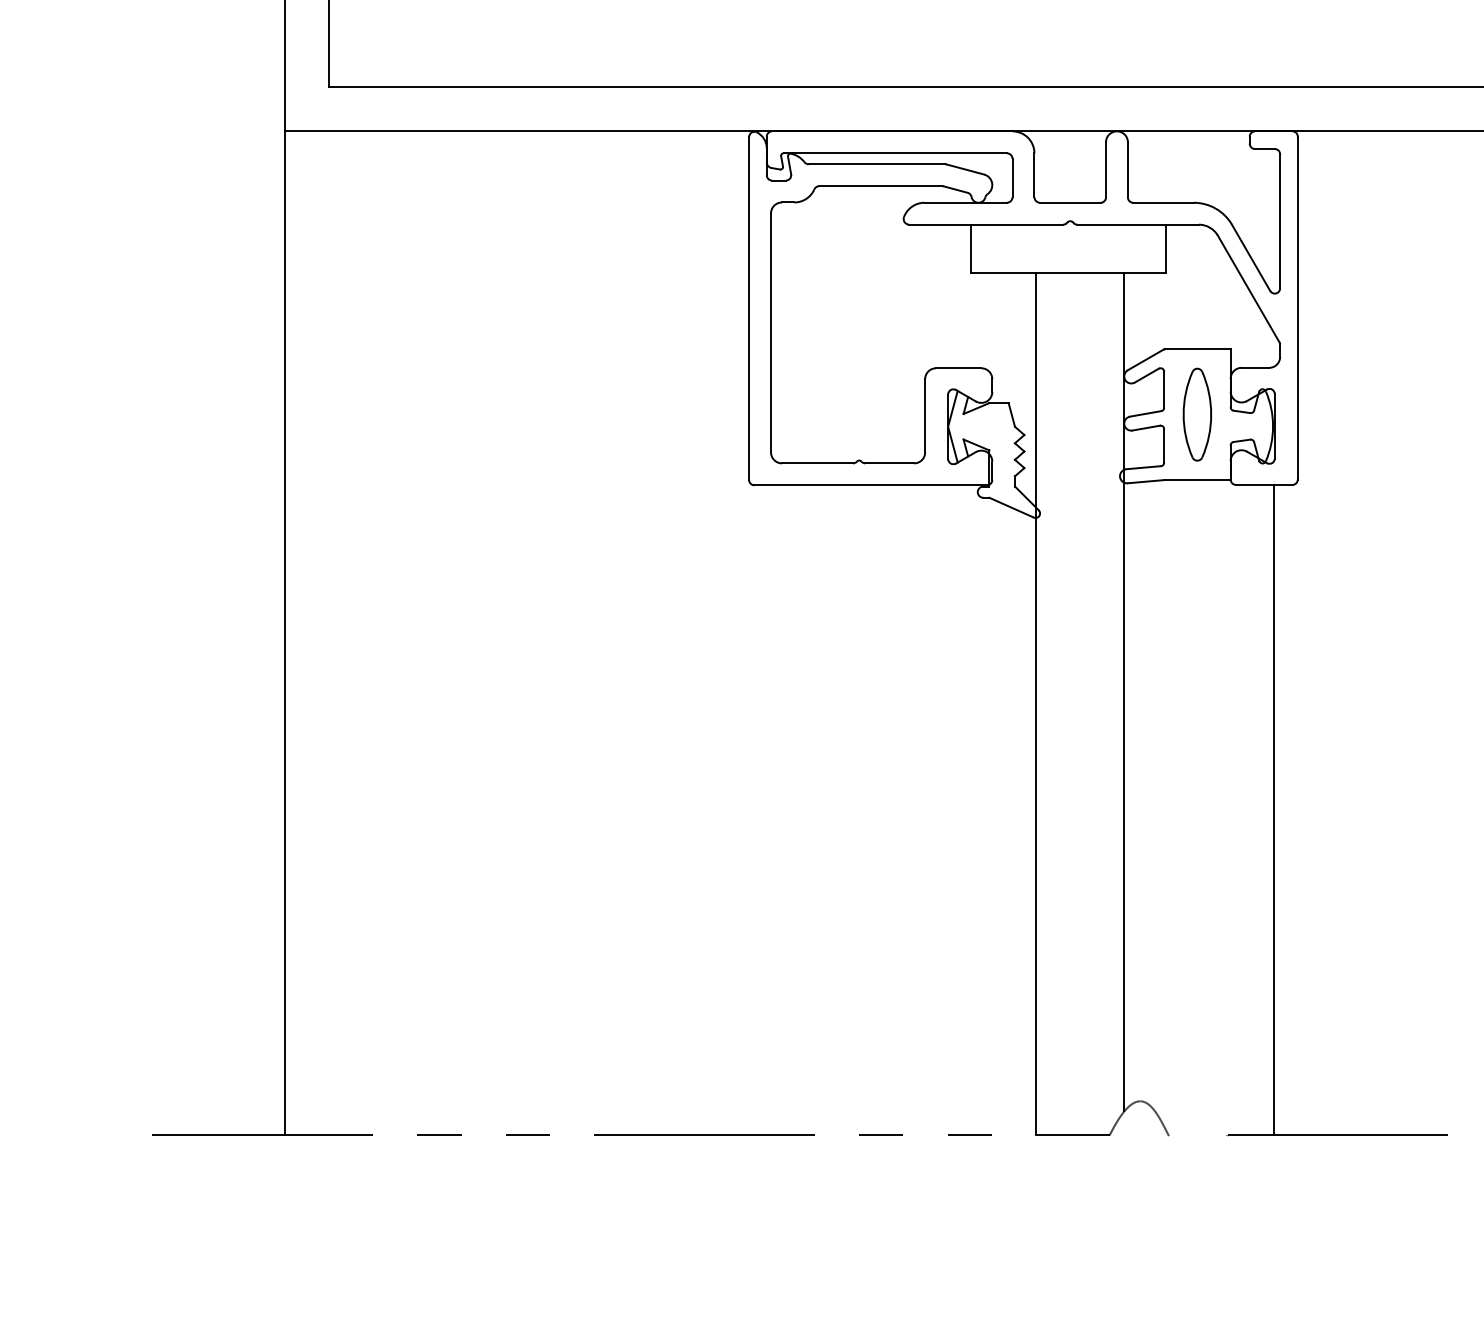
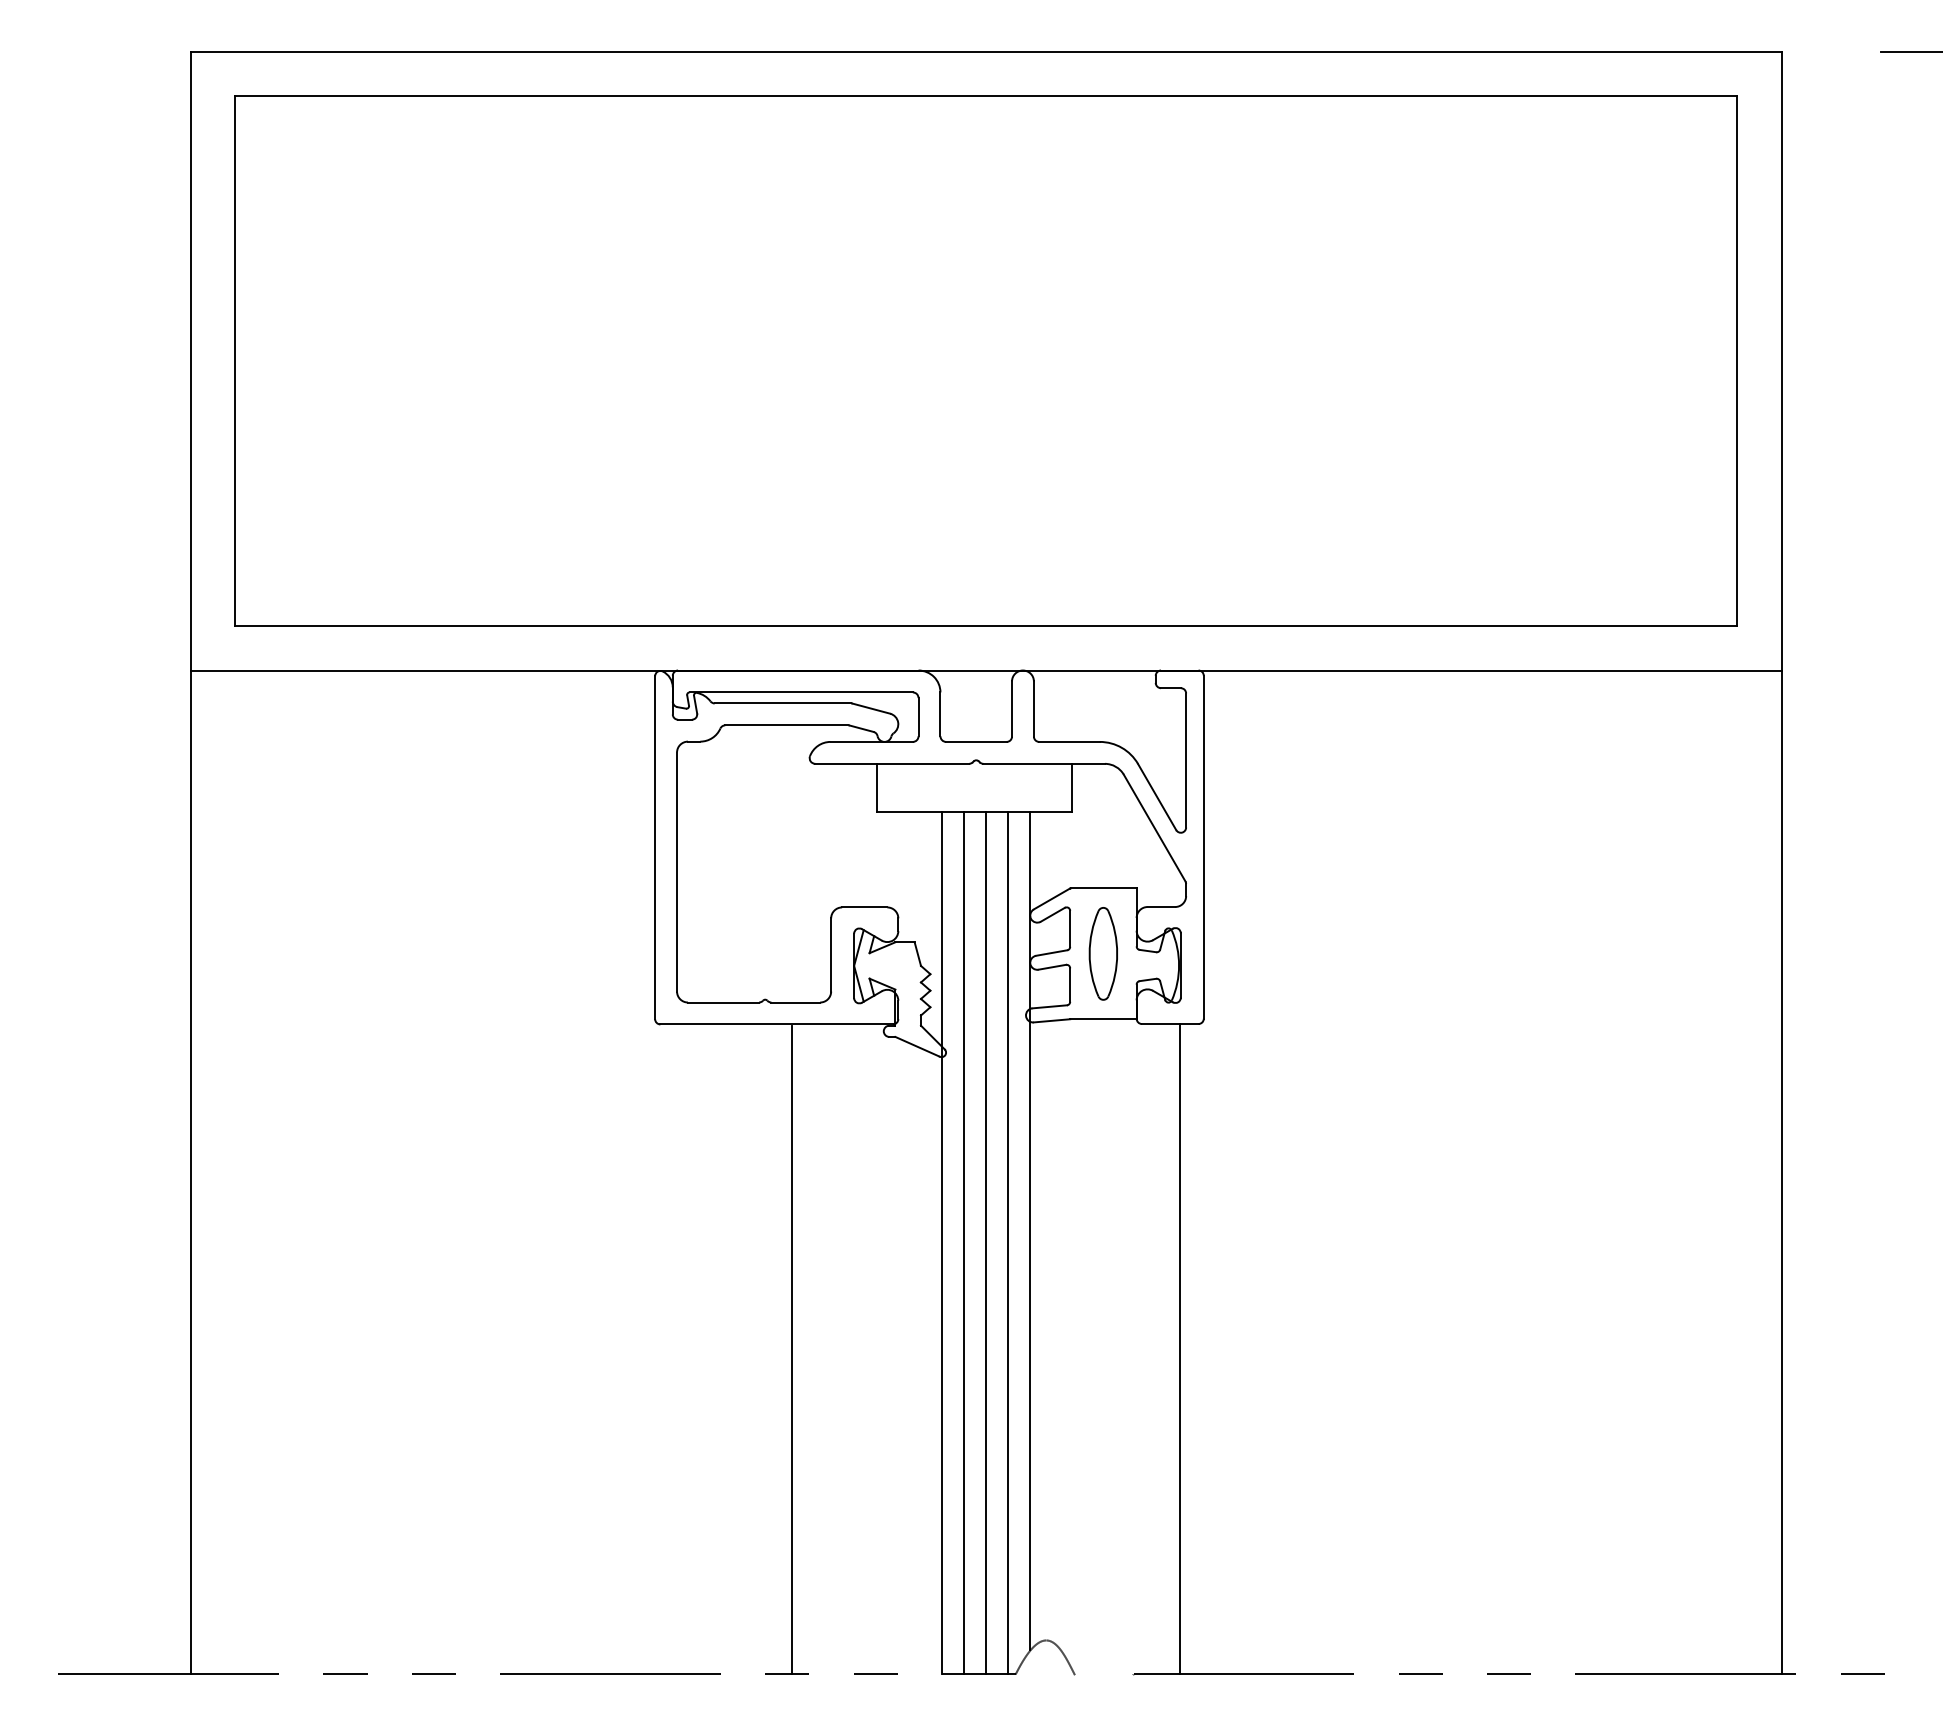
line: (1058, 704) -> (964, 1243), added
line: (1080, 704) -> (986, 1243), added
line: (1102, 704) -> (1008, 1243), added
line: (886, 811) -> (792, 1350), added

